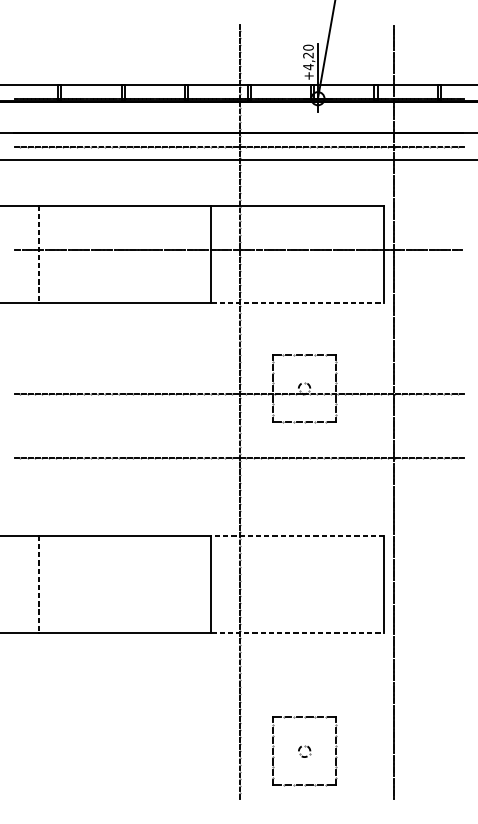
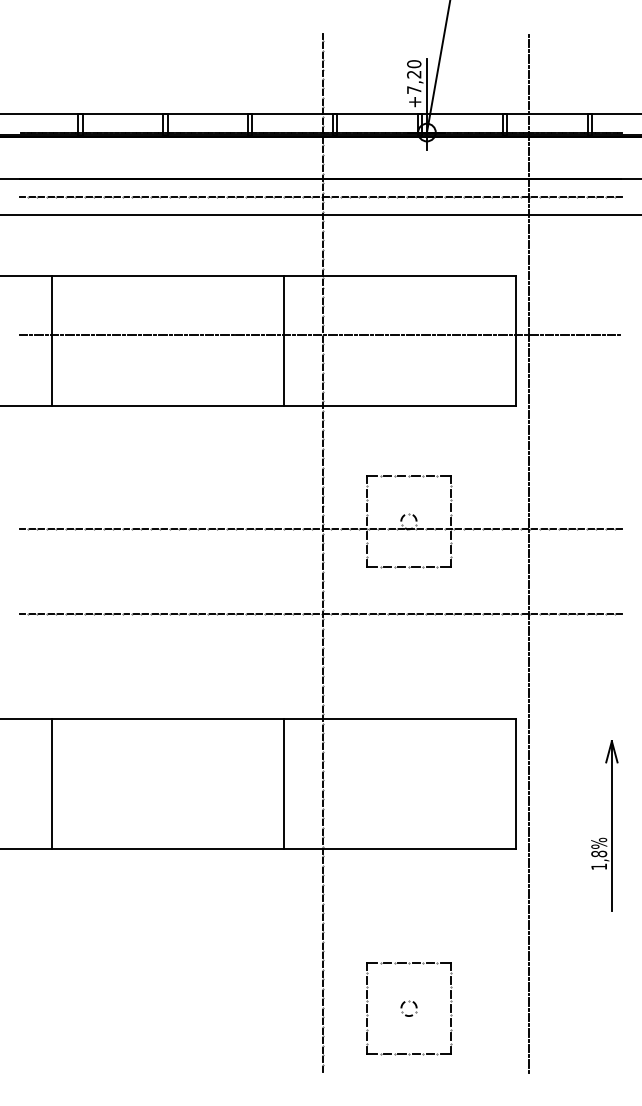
text: (308, 66) -> (414, 89), +4,20 -> +7,20
line: (38, 254) -> (51, 341), dashed -> solid
line: (297, 302) -> (399, 406), dashed -> solid
line: (297, 536) -> (399, 719), dashed -> solid
line: (38, 584) -> (51, 784), dashed -> solid
part: (455, 615) -> (611, 825), added
line: (297, 632) -> (399, 849), dashed -> solid

